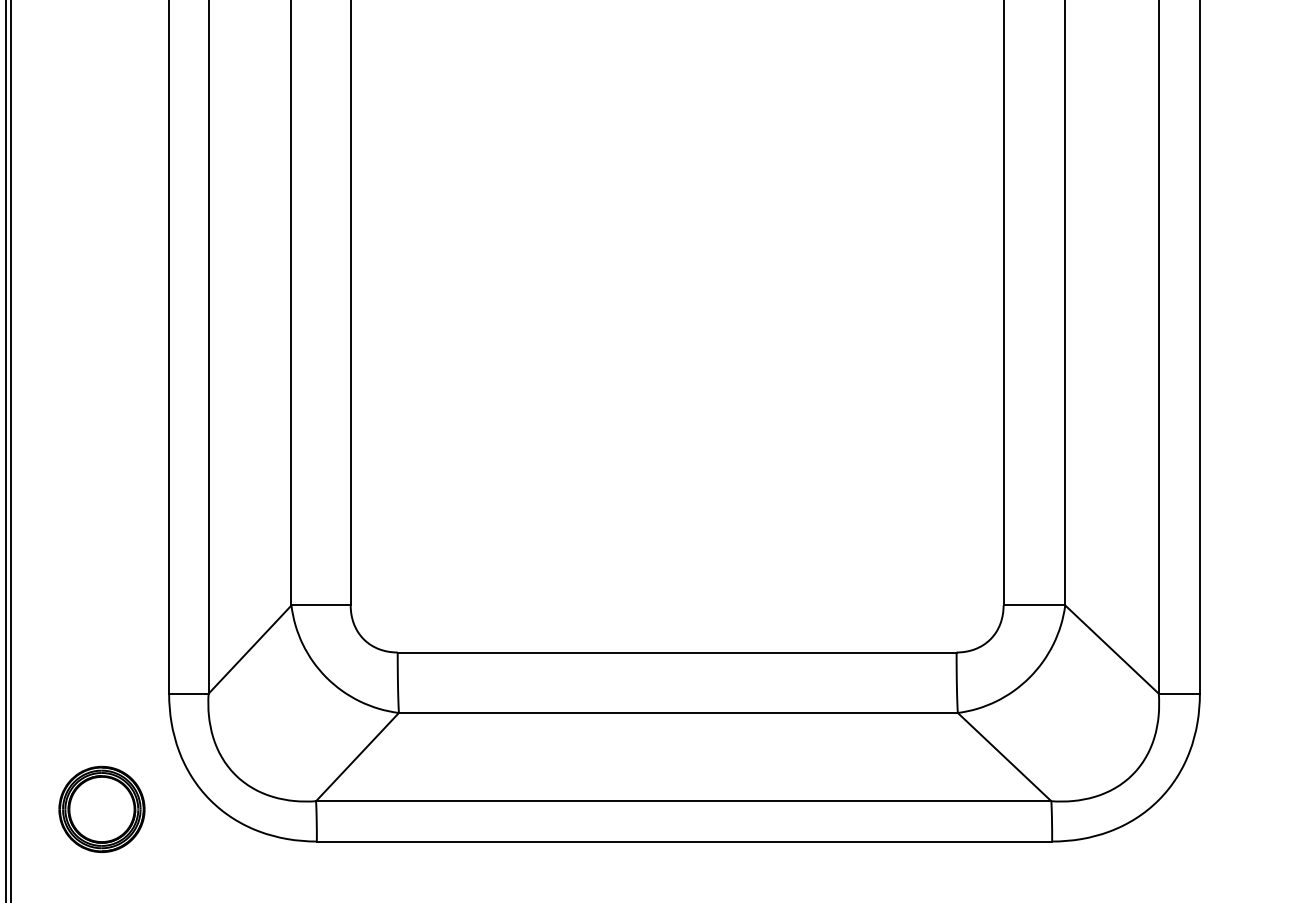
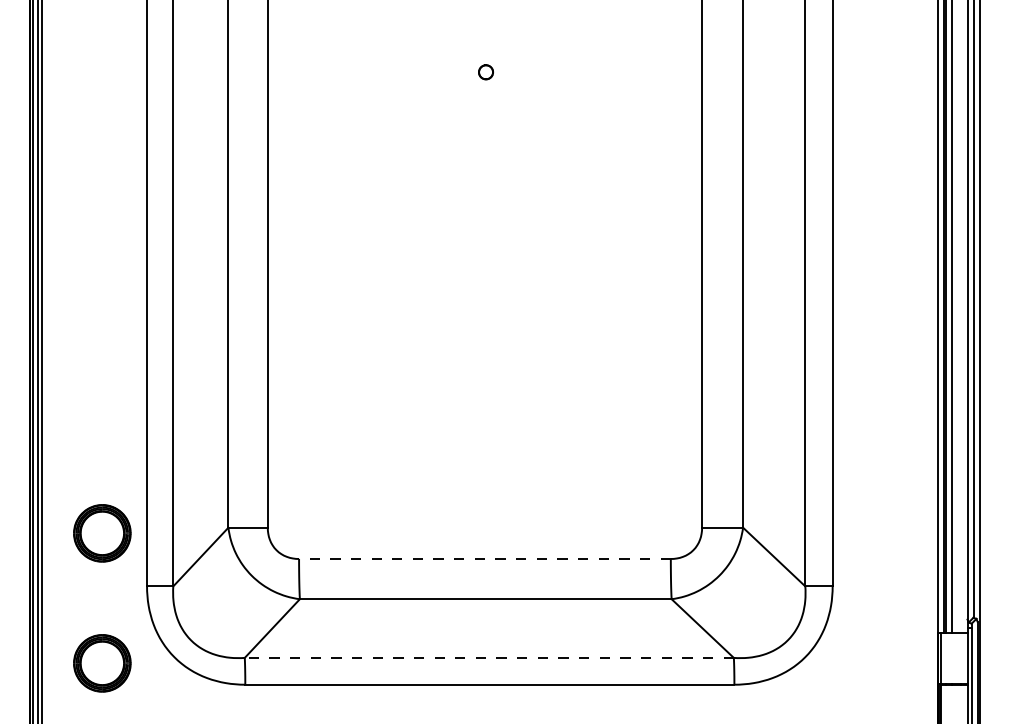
part: (102, 614) -> (102, 533), added
line: (676, 651) -> (484, 558), solid -> dashed
line: (683, 800) -> (489, 657), solid -> dashed

